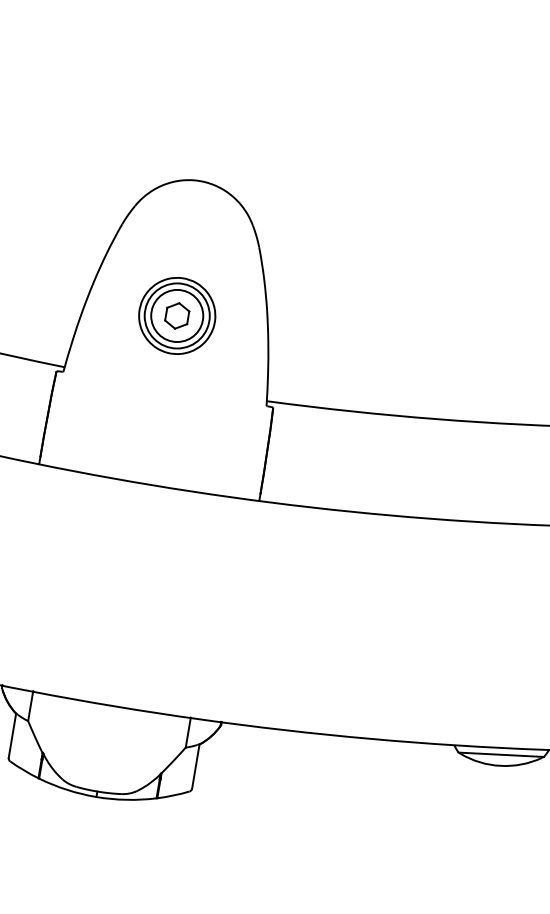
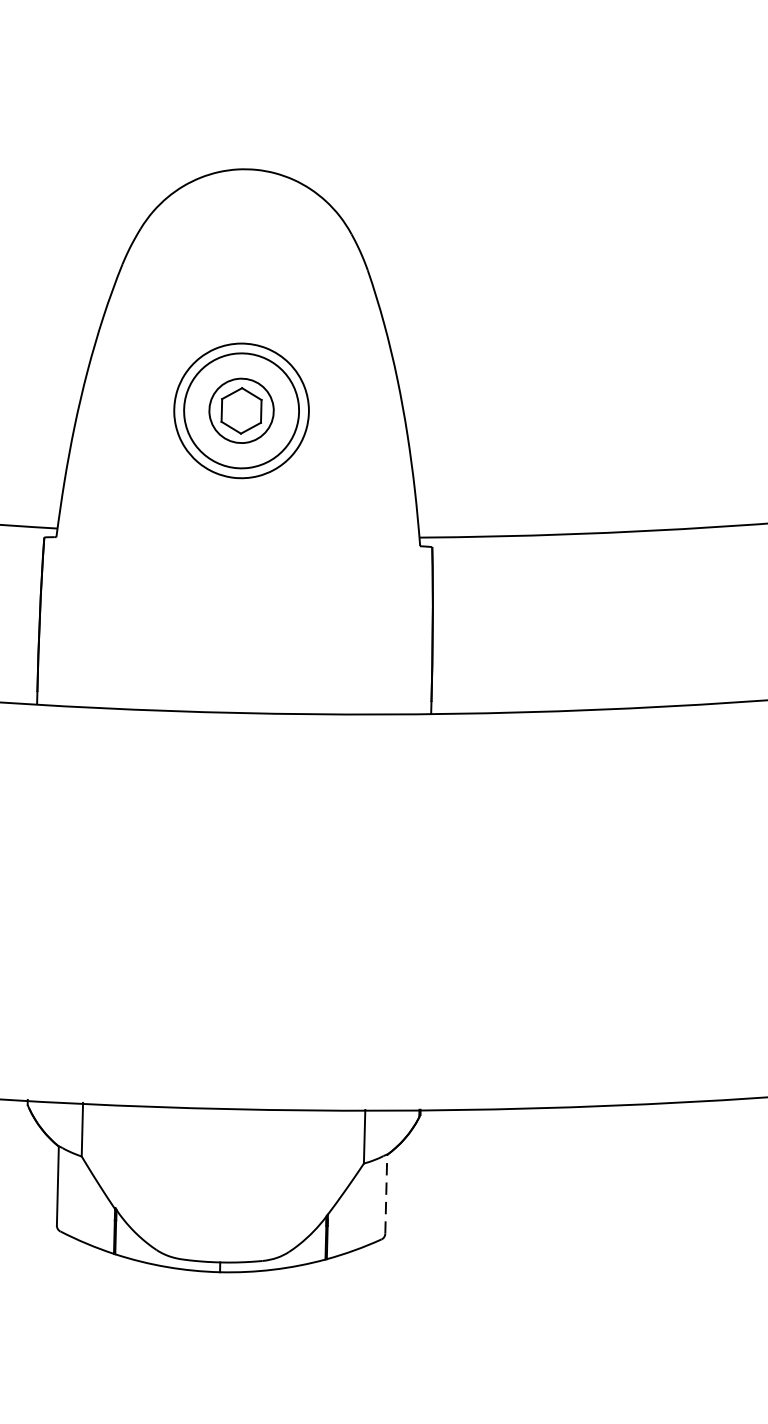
circle: (177, 315) -> (241, 409), size x0.7
line: (195, 766) -> (385, 1194), solid -> dashed

